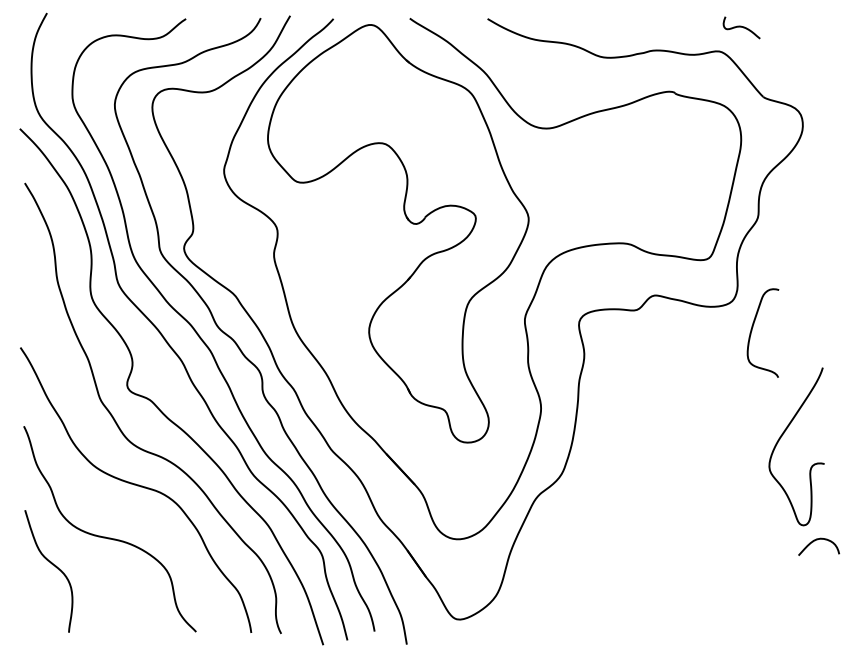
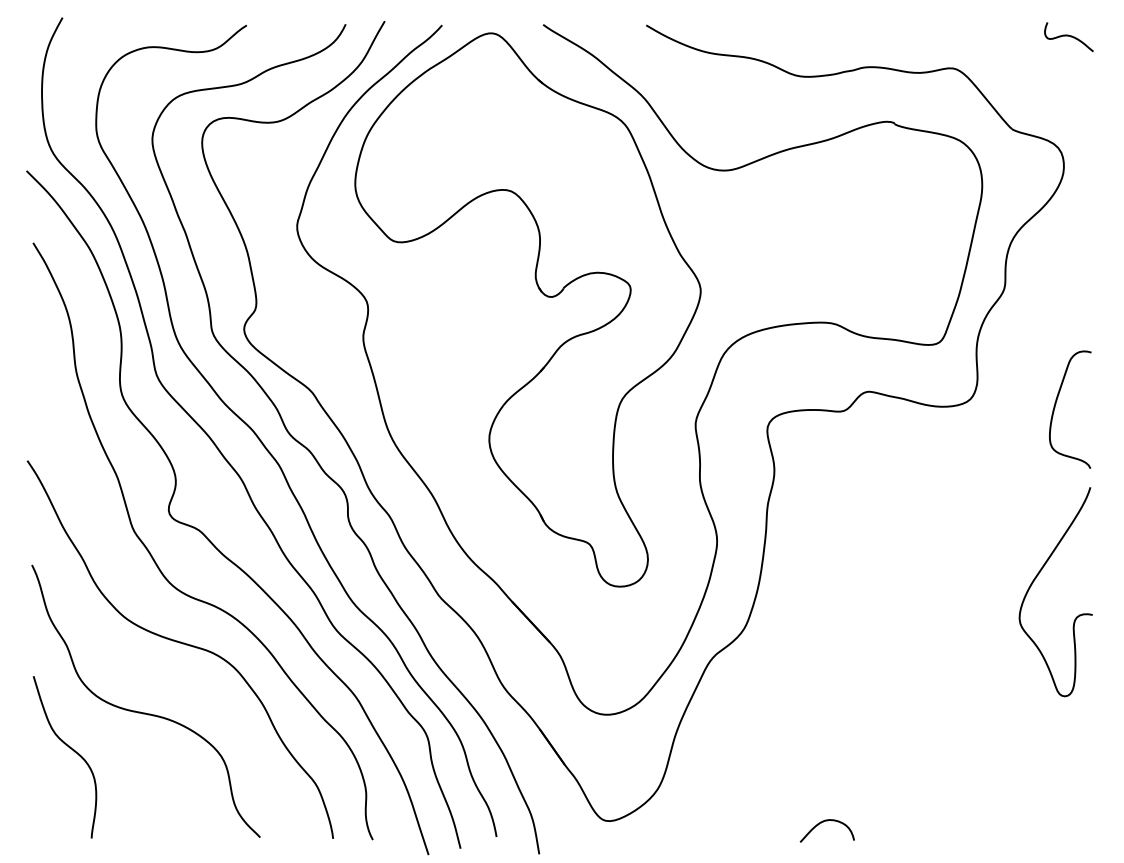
curve: (741, 27) -> (1068, 36), moved
curve: (752, 329) -> (1056, 404), moved
curve: (816, 540) -> (823, 822), moved

